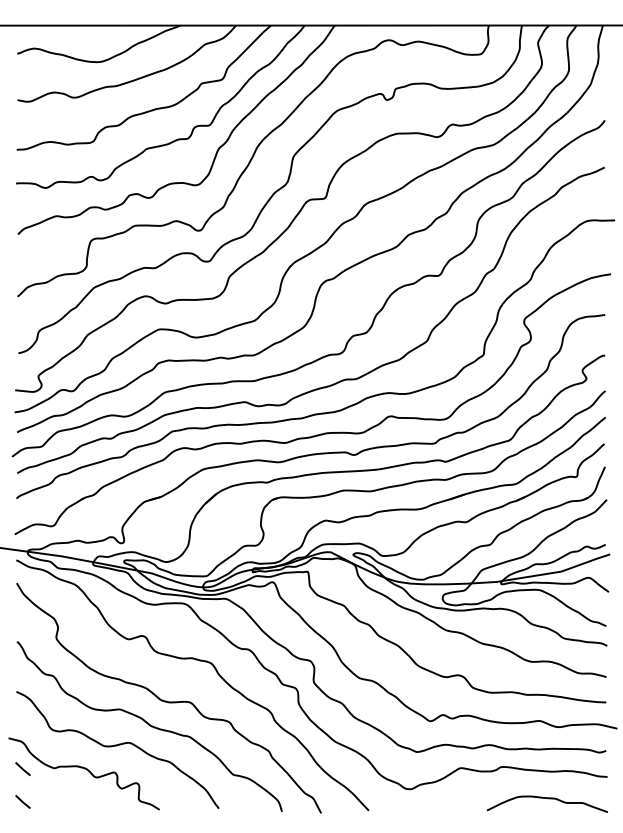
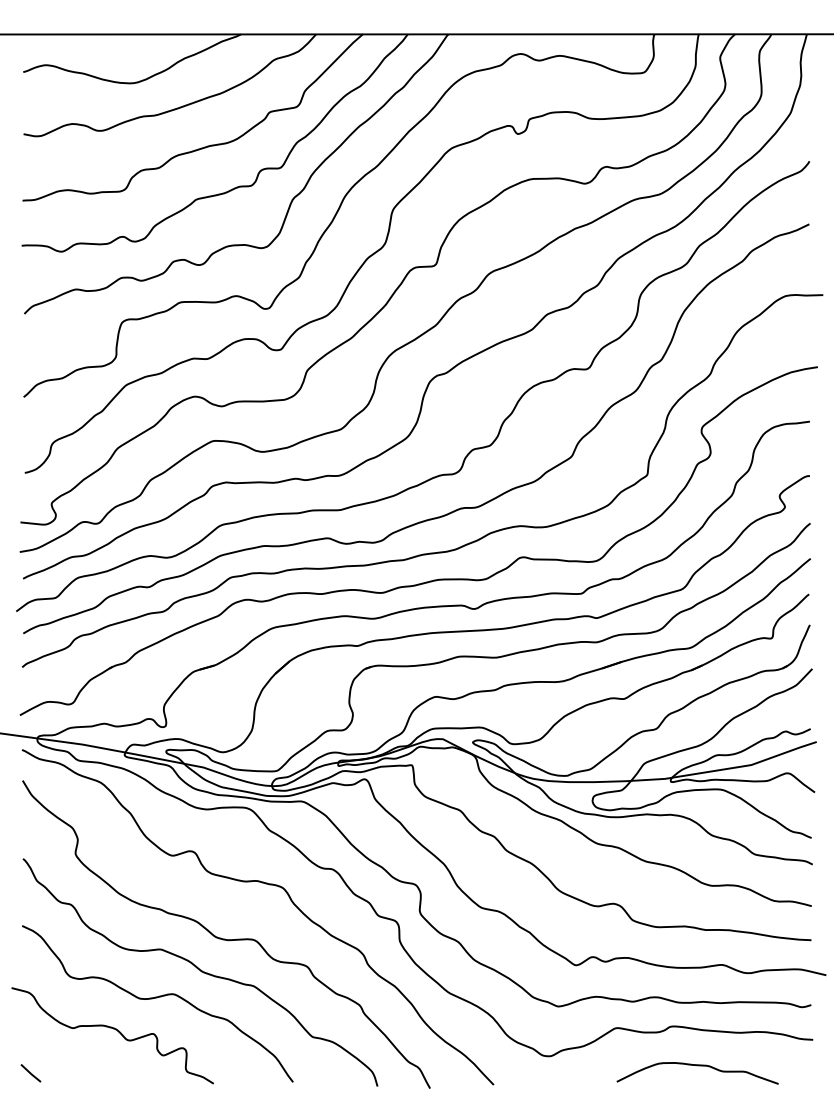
line: (22, 769) -> (30, 1029), removed
curve: (547, 799) -> (697, 1066), moved

